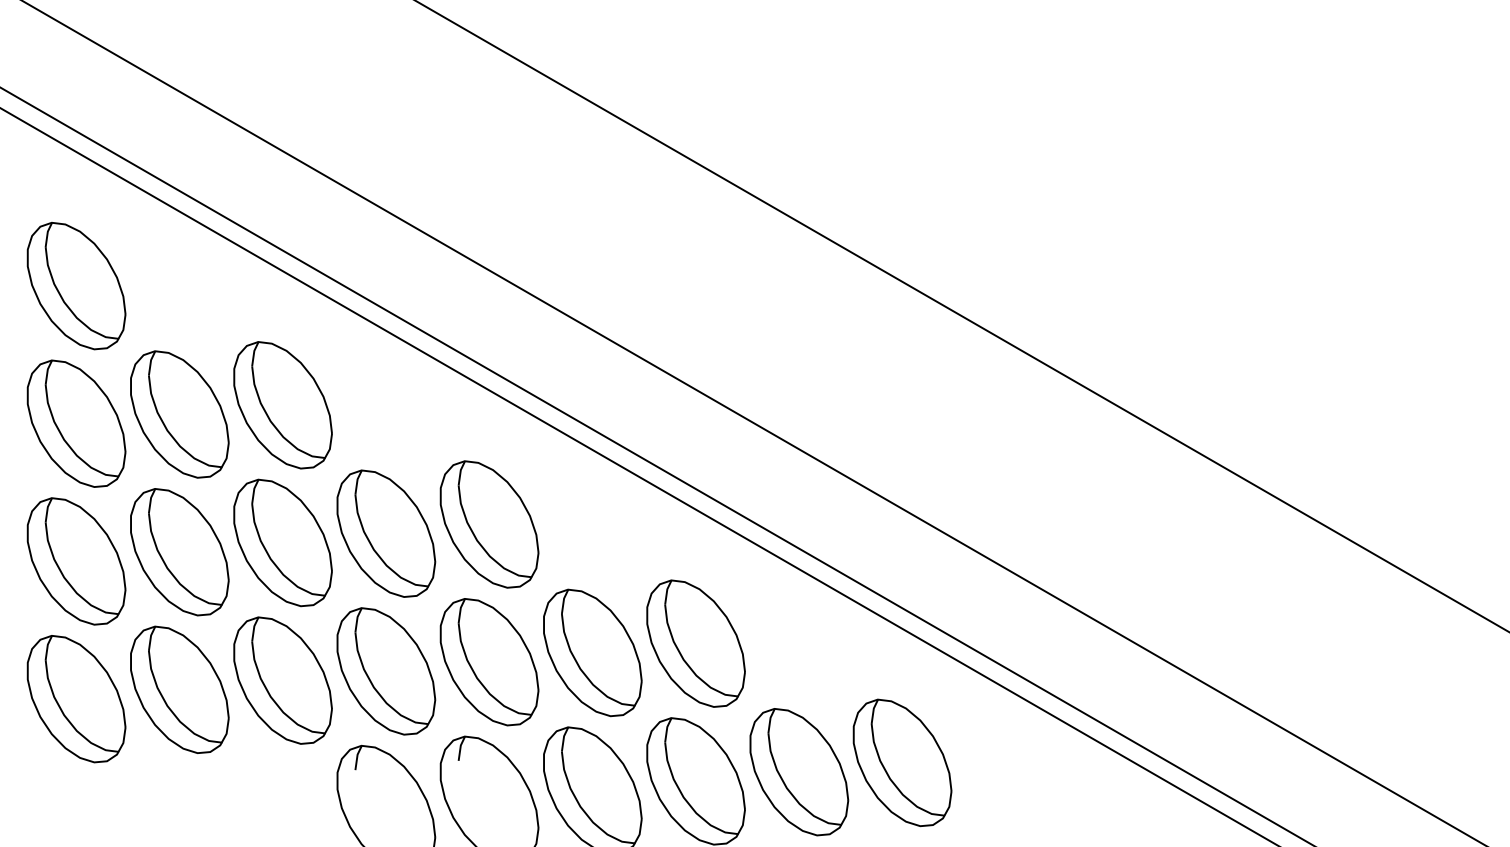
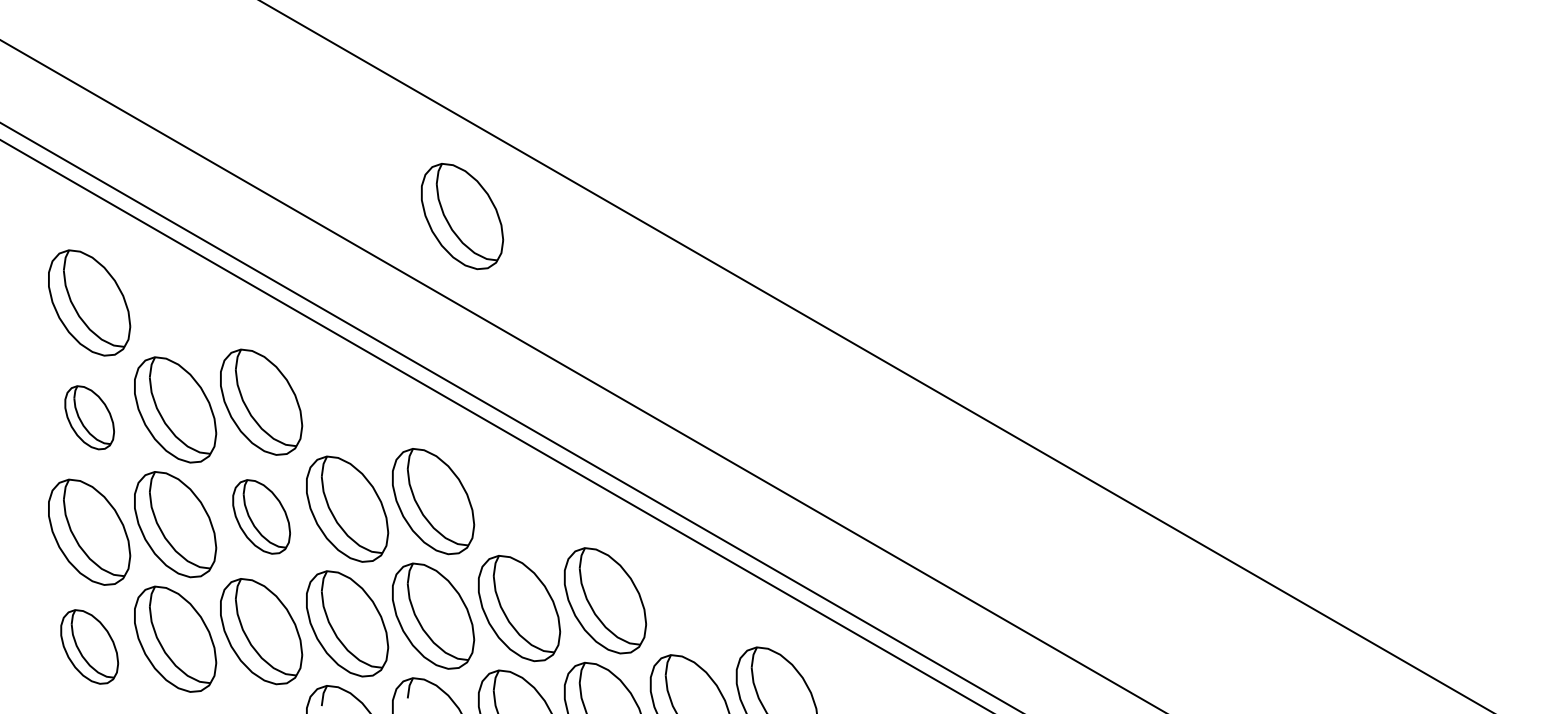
part: (524, 182) -> (462, 216), added
part: (76, 423) -> (89, 417), size x0.6
part: (283, 542) -> (261, 516), size x0.7
part: (76, 698) -> (89, 646), size x0.7

